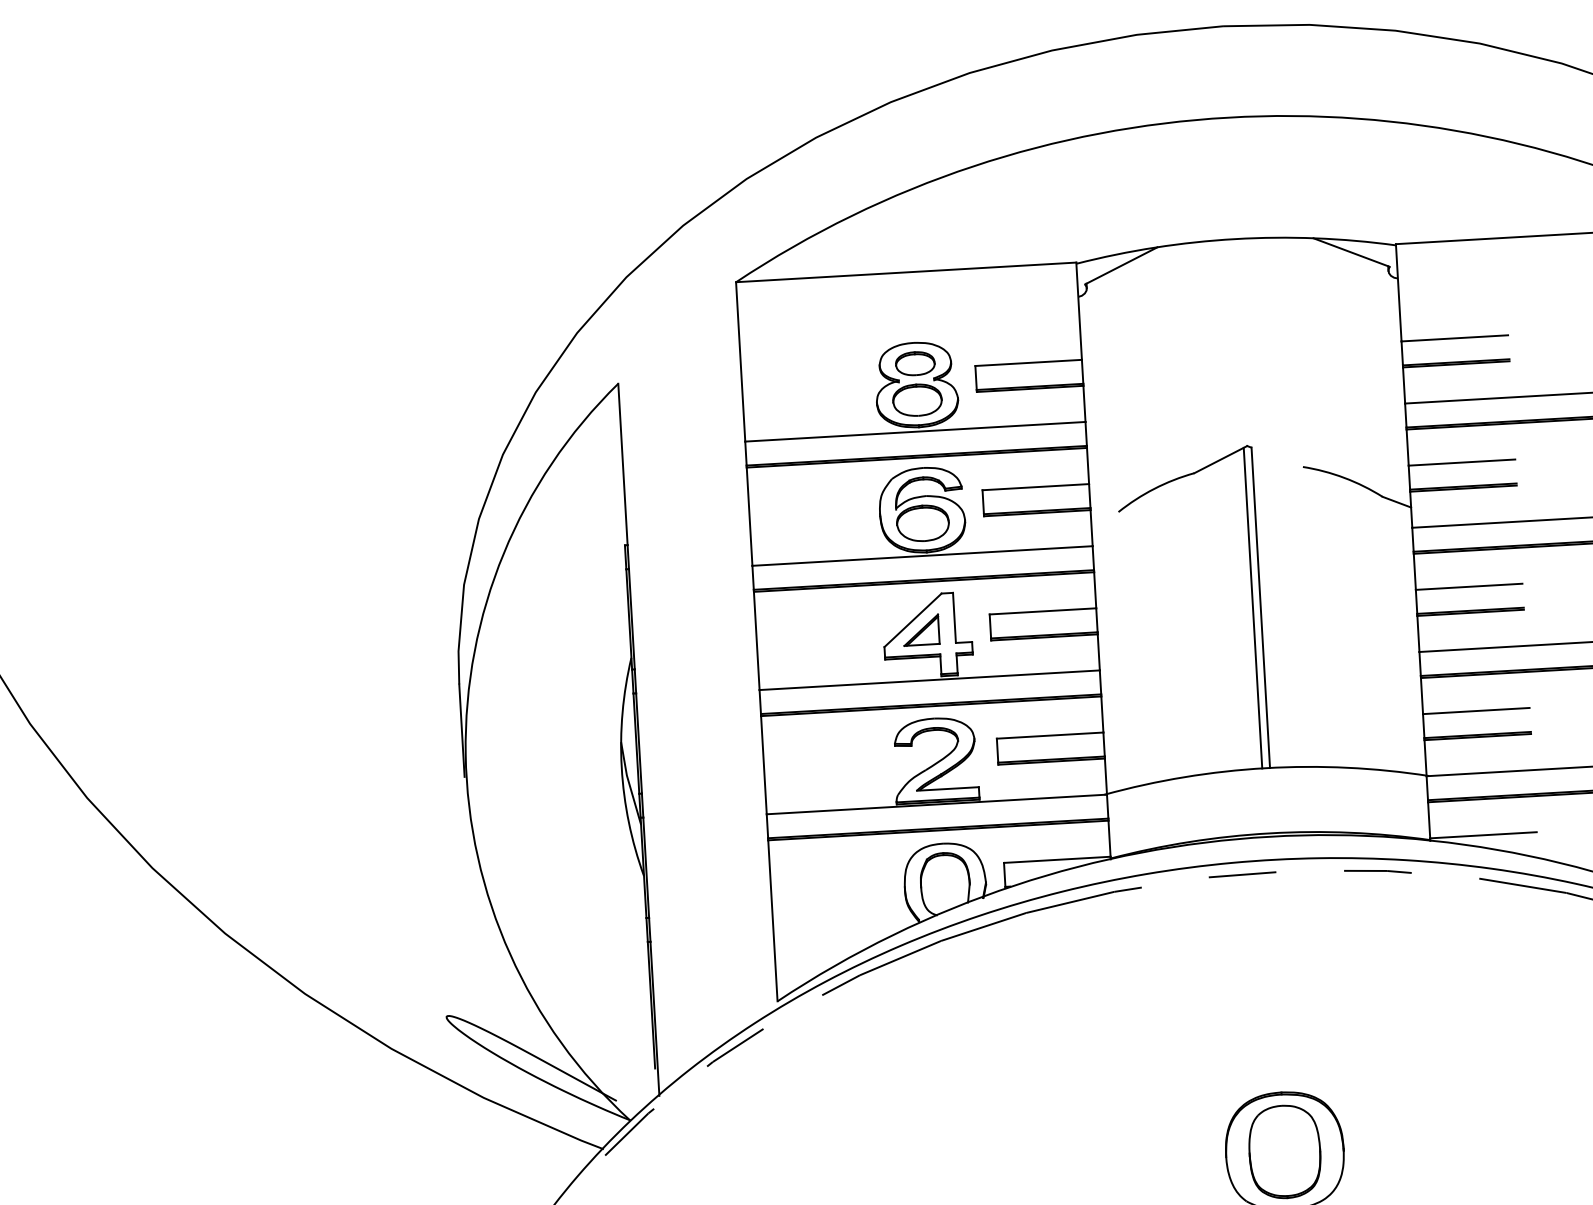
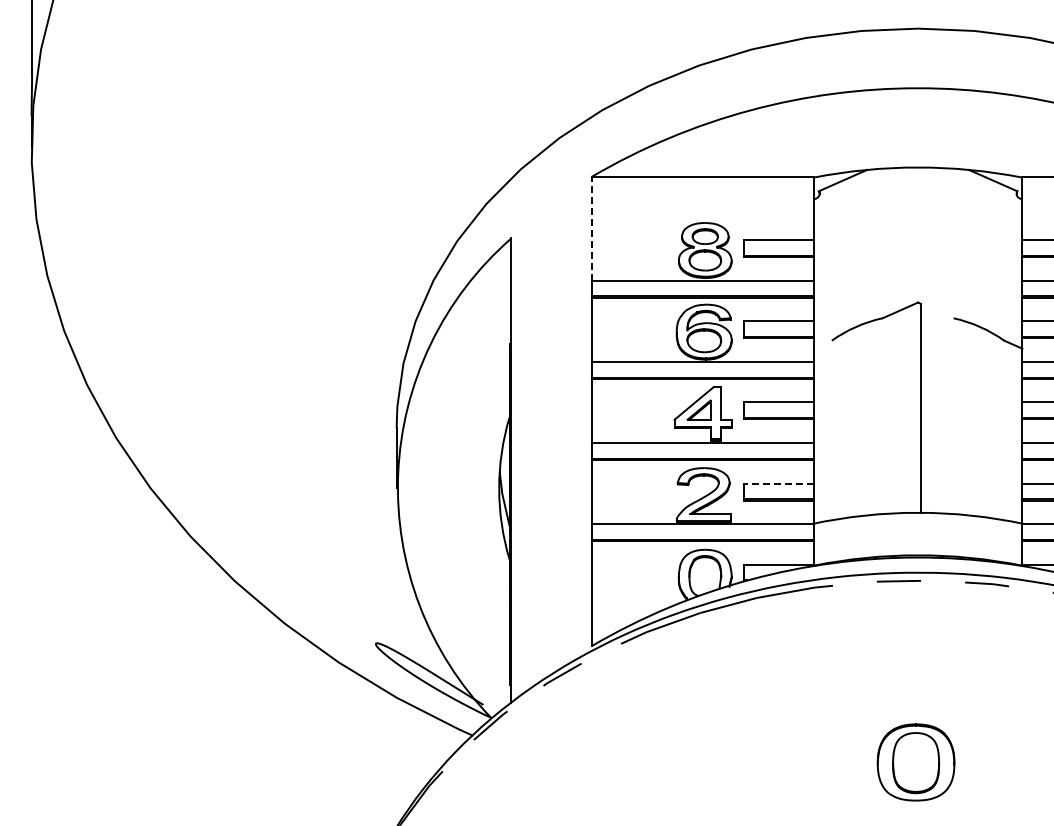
line: (740, 361) -> (591, 228), solid -> dashed
line: (1252, 607) -> (915, 407), removed
line: (1050, 735) -> (779, 483), solid -> dashed

